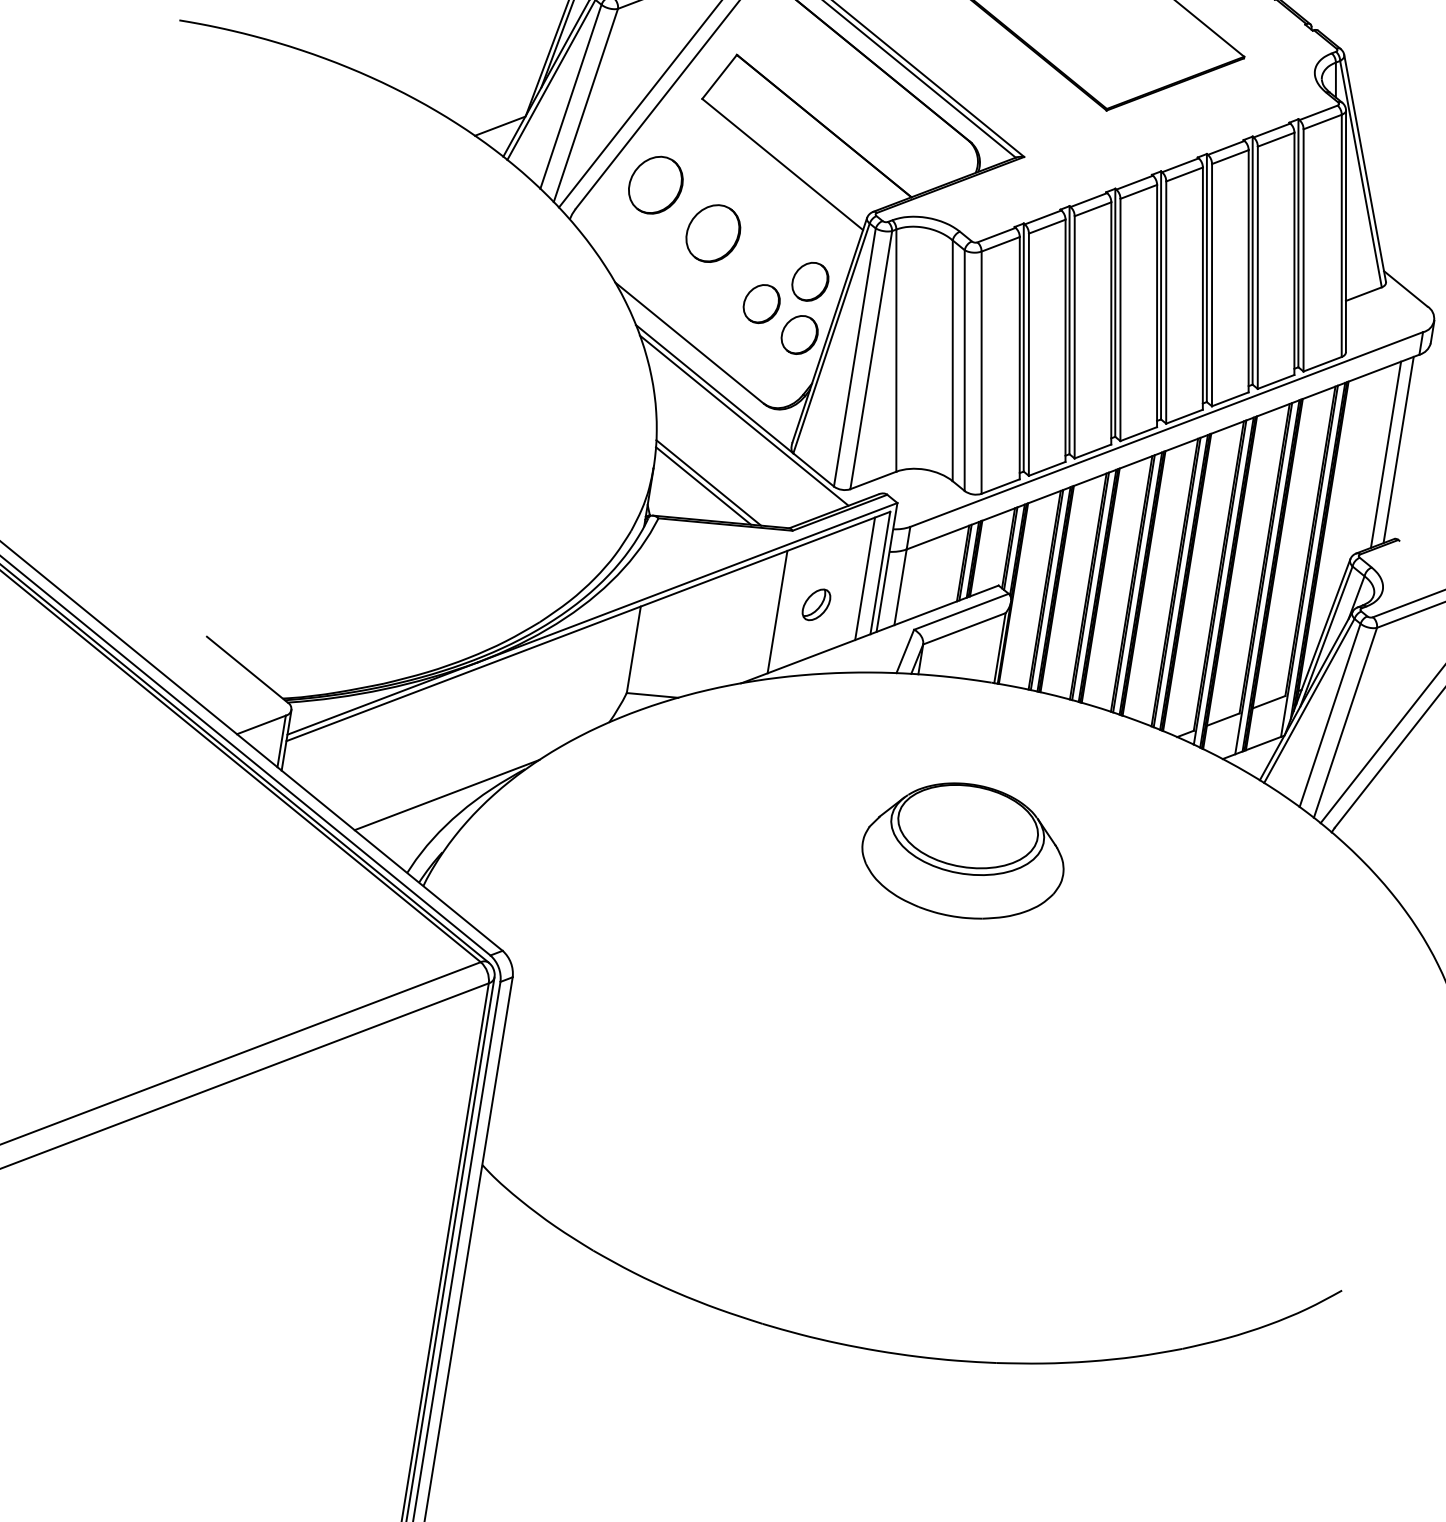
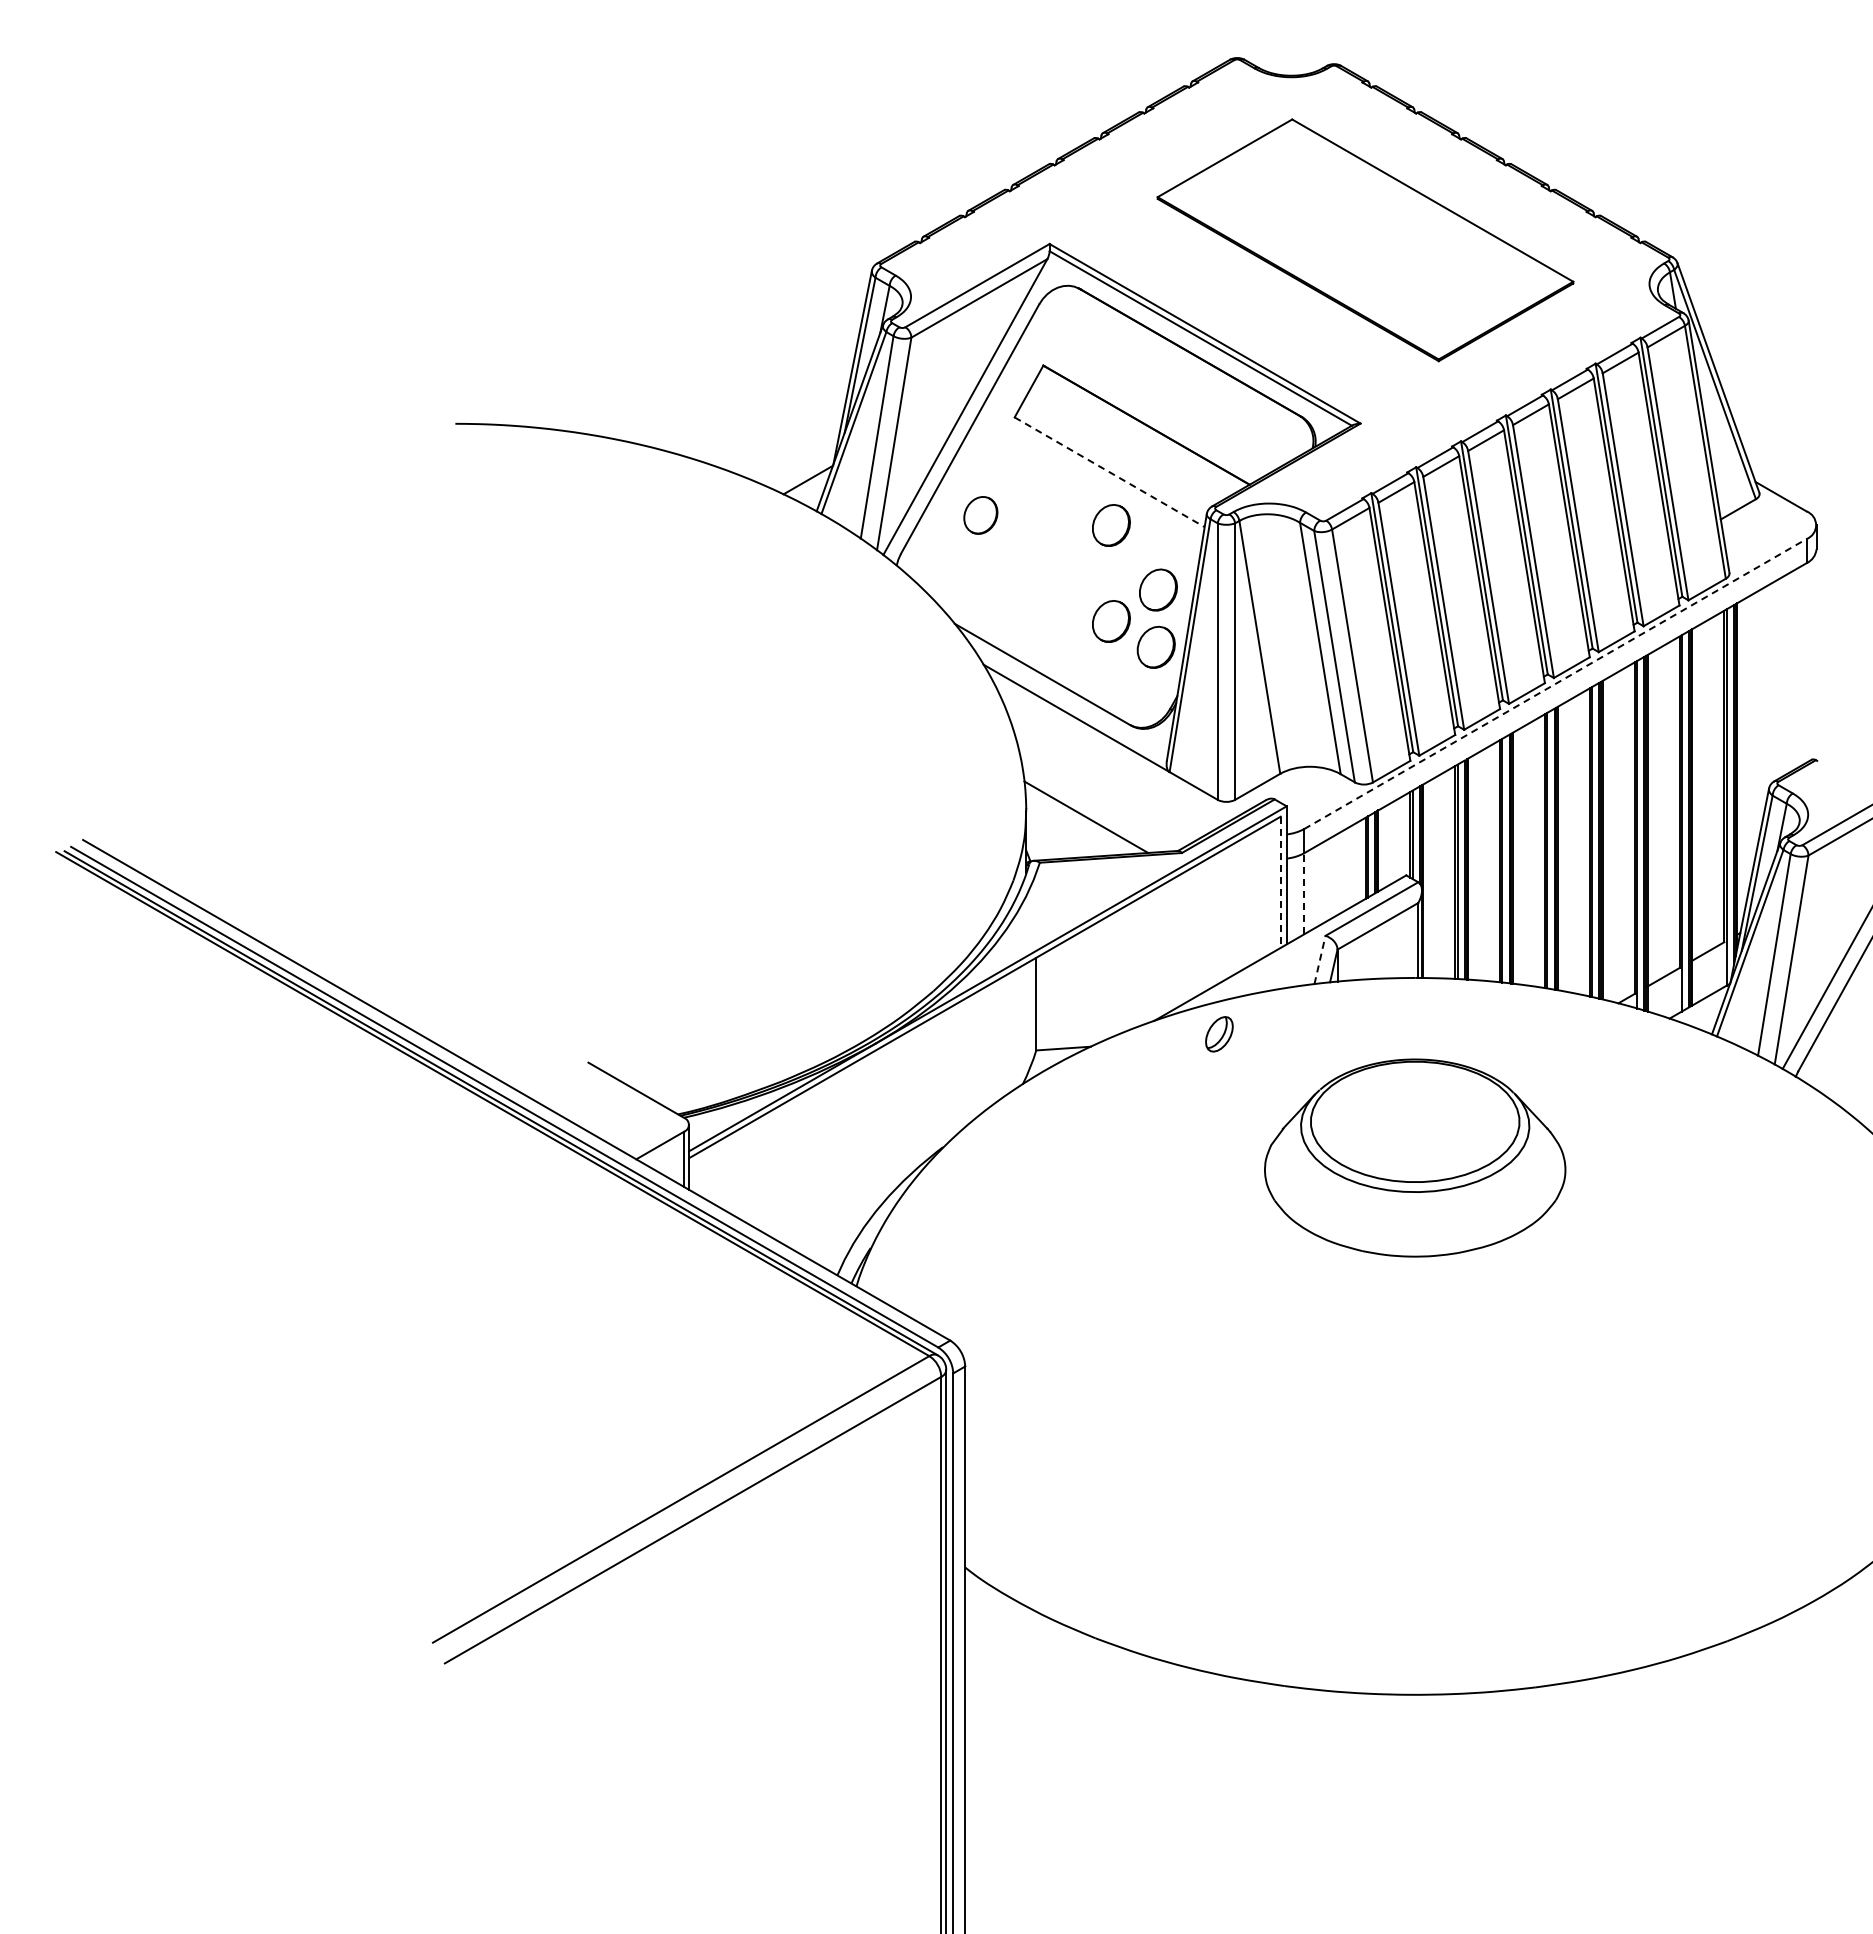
line: (782, 164) -> (1109, 472), solid -> dashed
part: (655, 185) -> (980, 515), size x0.6
part: (776, 214) -> (1111, 525), added
part: (713, 232) -> (1048, 555), removed
line: (743, 420) -> (1112, 746), removed
line: (1166, 429) -> (1555, 683), solid -> dashed
line: (1399, 449) -> (1801, 665), removed
line: (1385, 454) -> (1788, 673), removed
line: (703, 485) -> (1081, 820), removed
line: (880, 573) -> (1280, 882), solid -> dashed
line: (864, 578) -> (1265, 890), removed
line: (900, 587) -> (1304, 893), solid -> dashed
part: (816, 605) -> (1219, 1034), moved
line: (777, 612) -> (1179, 940), removed
line: (905, 651) -> (1320, 959), solid -> dashed
line: (446, 795) -> (865, 1187), removed
part: (964, 850) -> (1415, 1157), size x1.4

